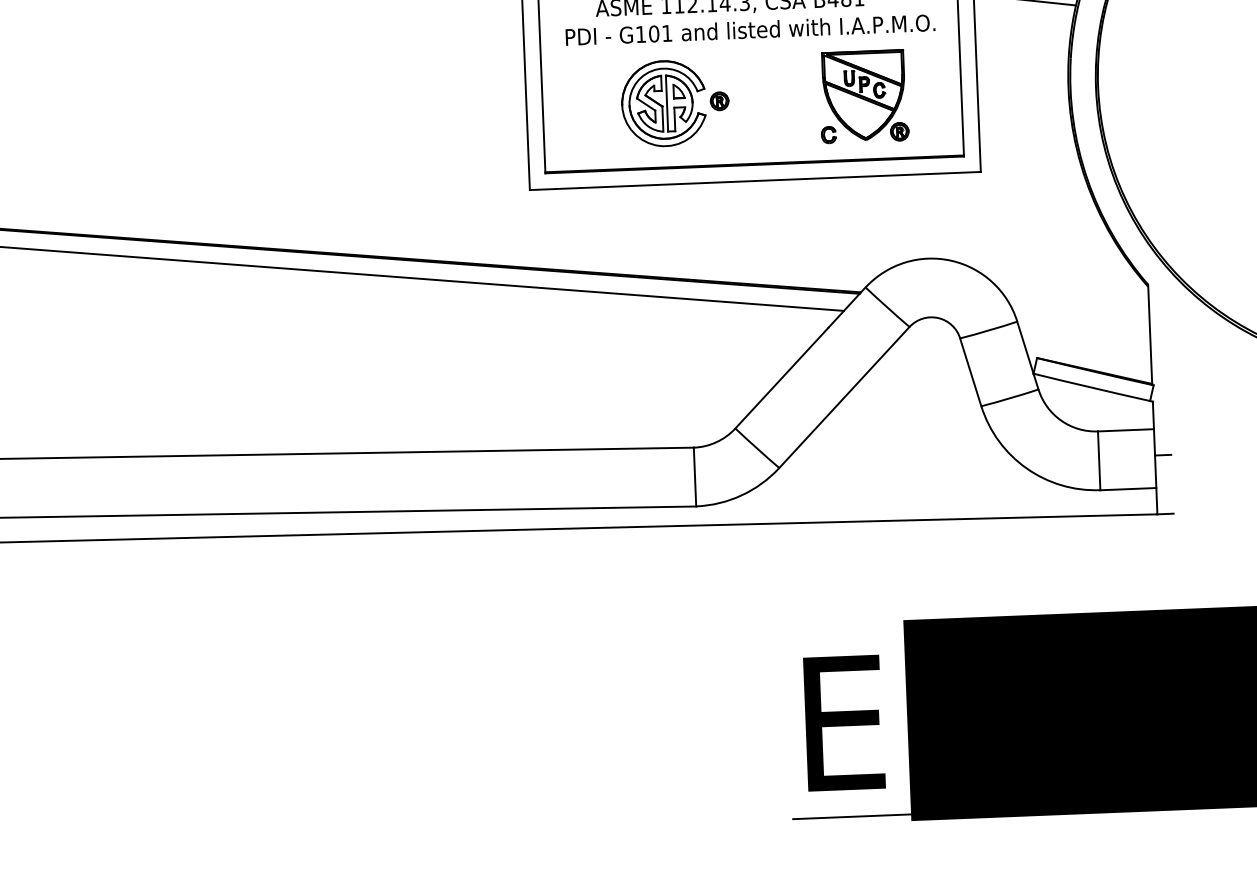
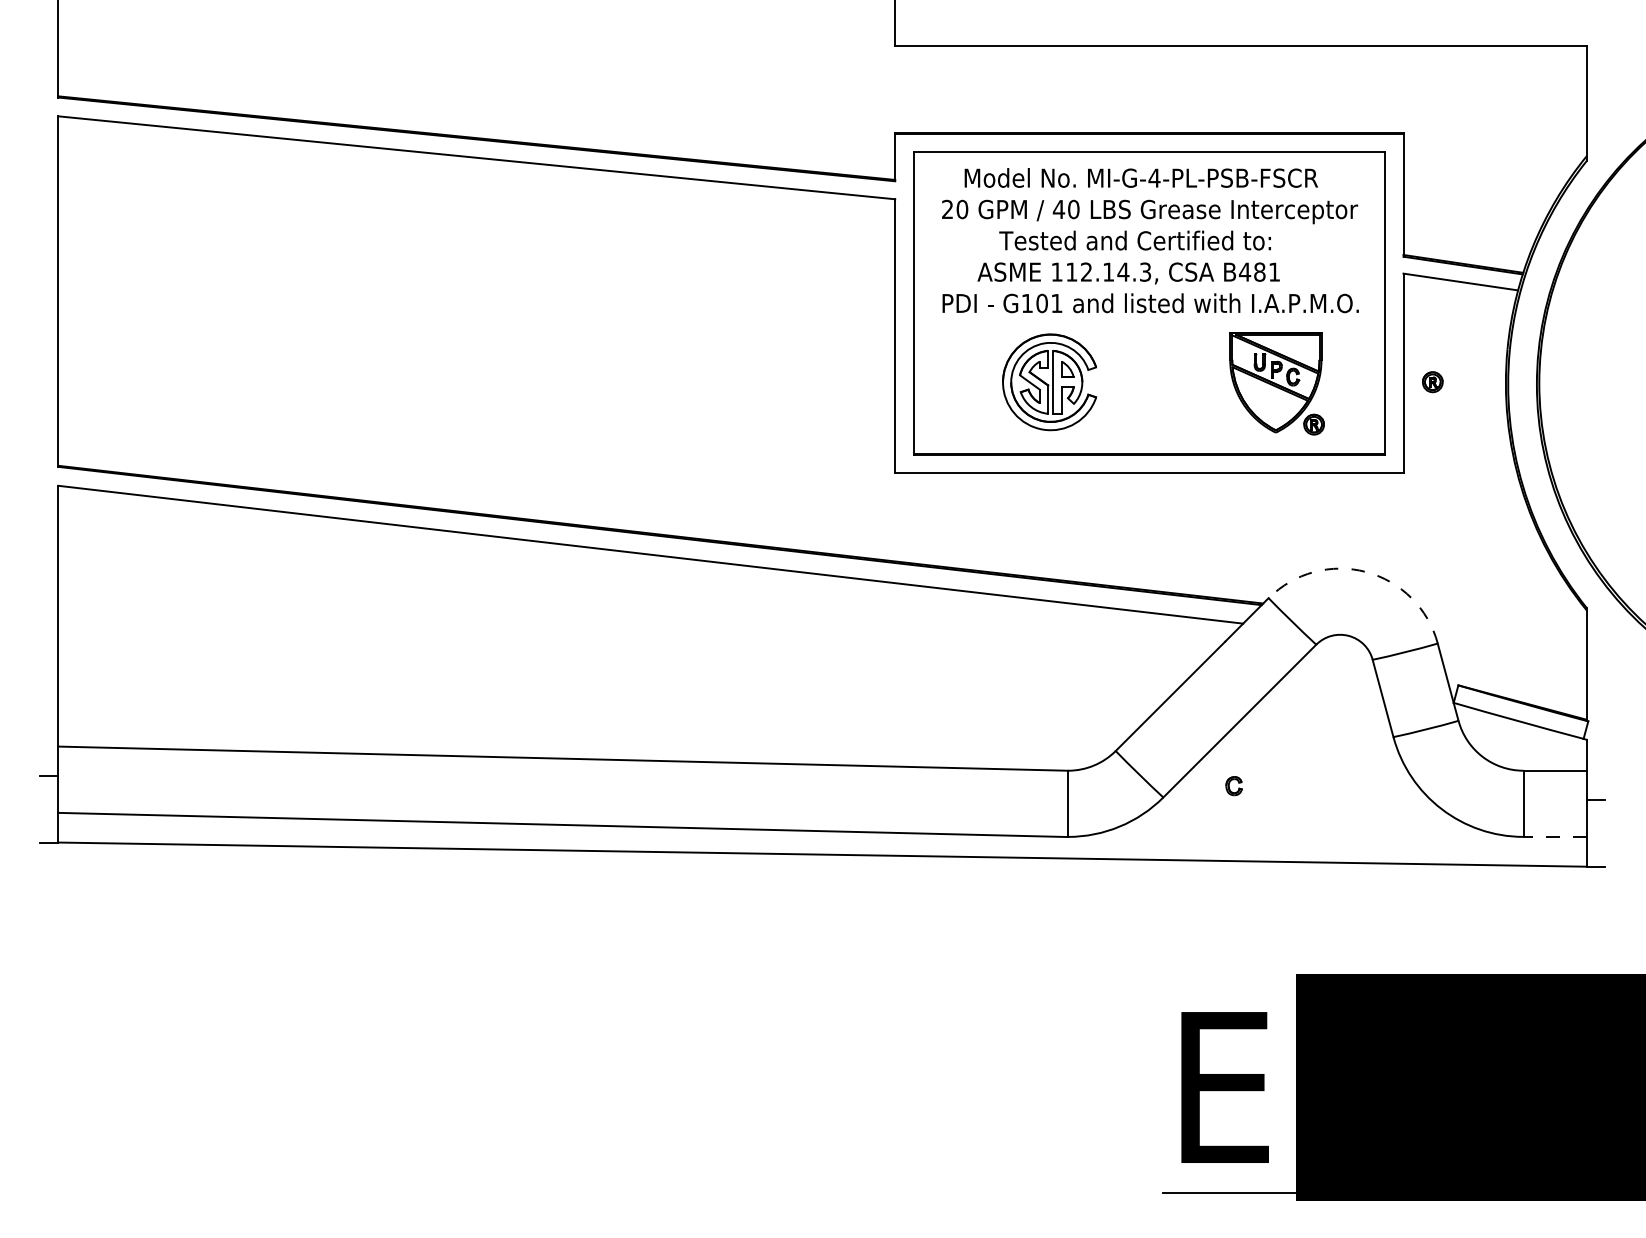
part: (719, 101) -> (1432, 382), moved
part: (828, 135) -> (1233, 786), moved
arc: (951, 261) -> (1366, 572), solid -> dashed
line: (1128, 489) -> (1555, 837), solid -> dashed

